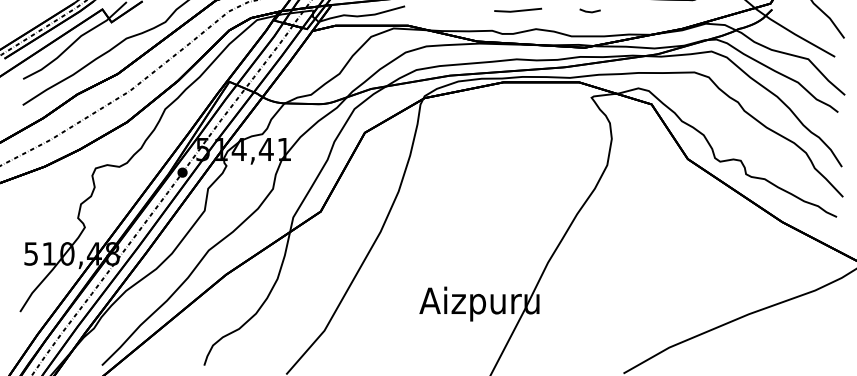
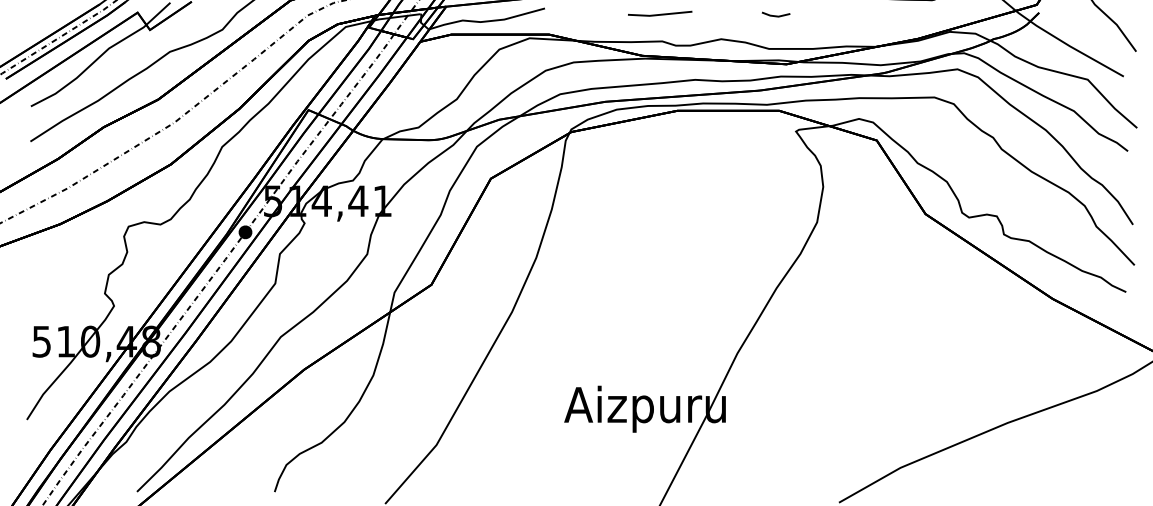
line: (518, 10) -> (660, 13), moved
line: (589, 11) -> (775, 15), moved

